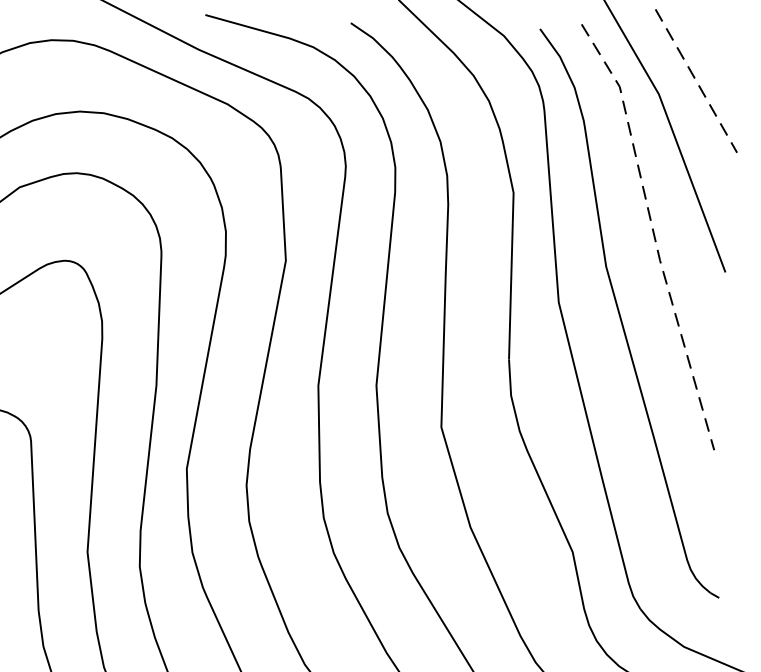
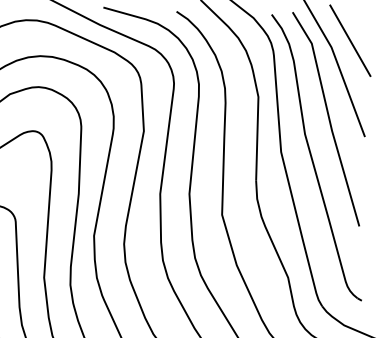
line: (696, 82) -> (350, 41), dashed -> solid
line: (654, 235) -> (329, 118), dashed -> solid

